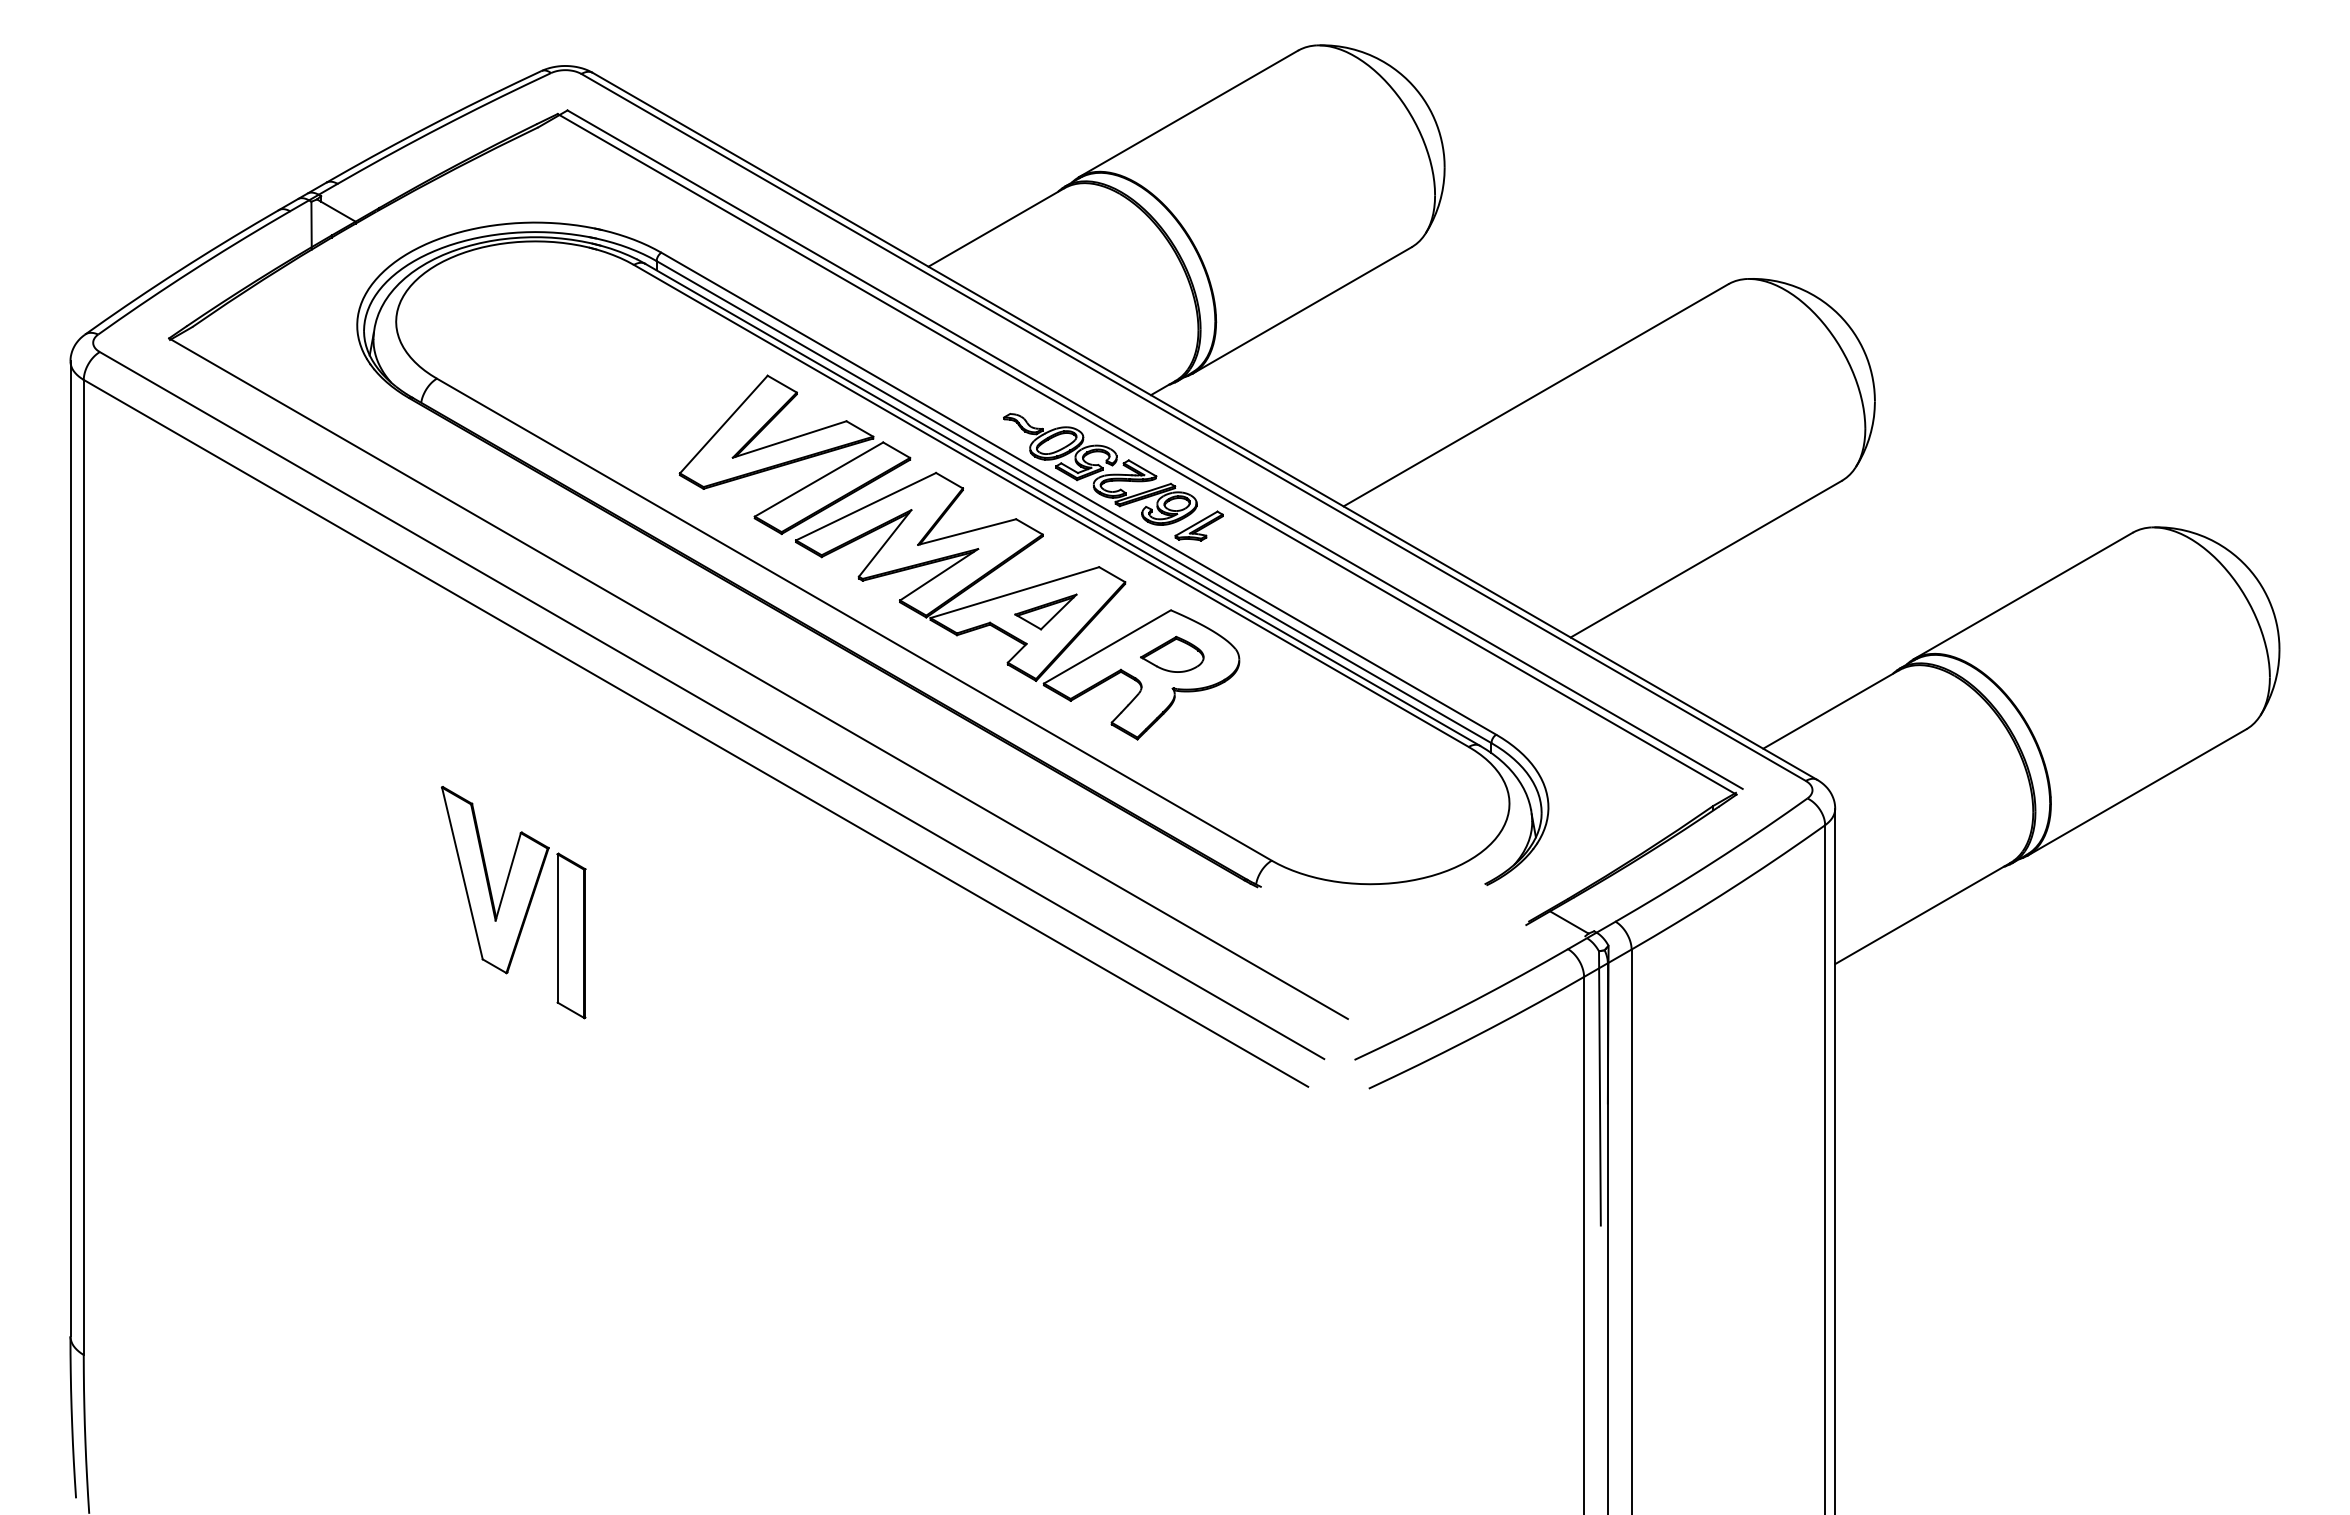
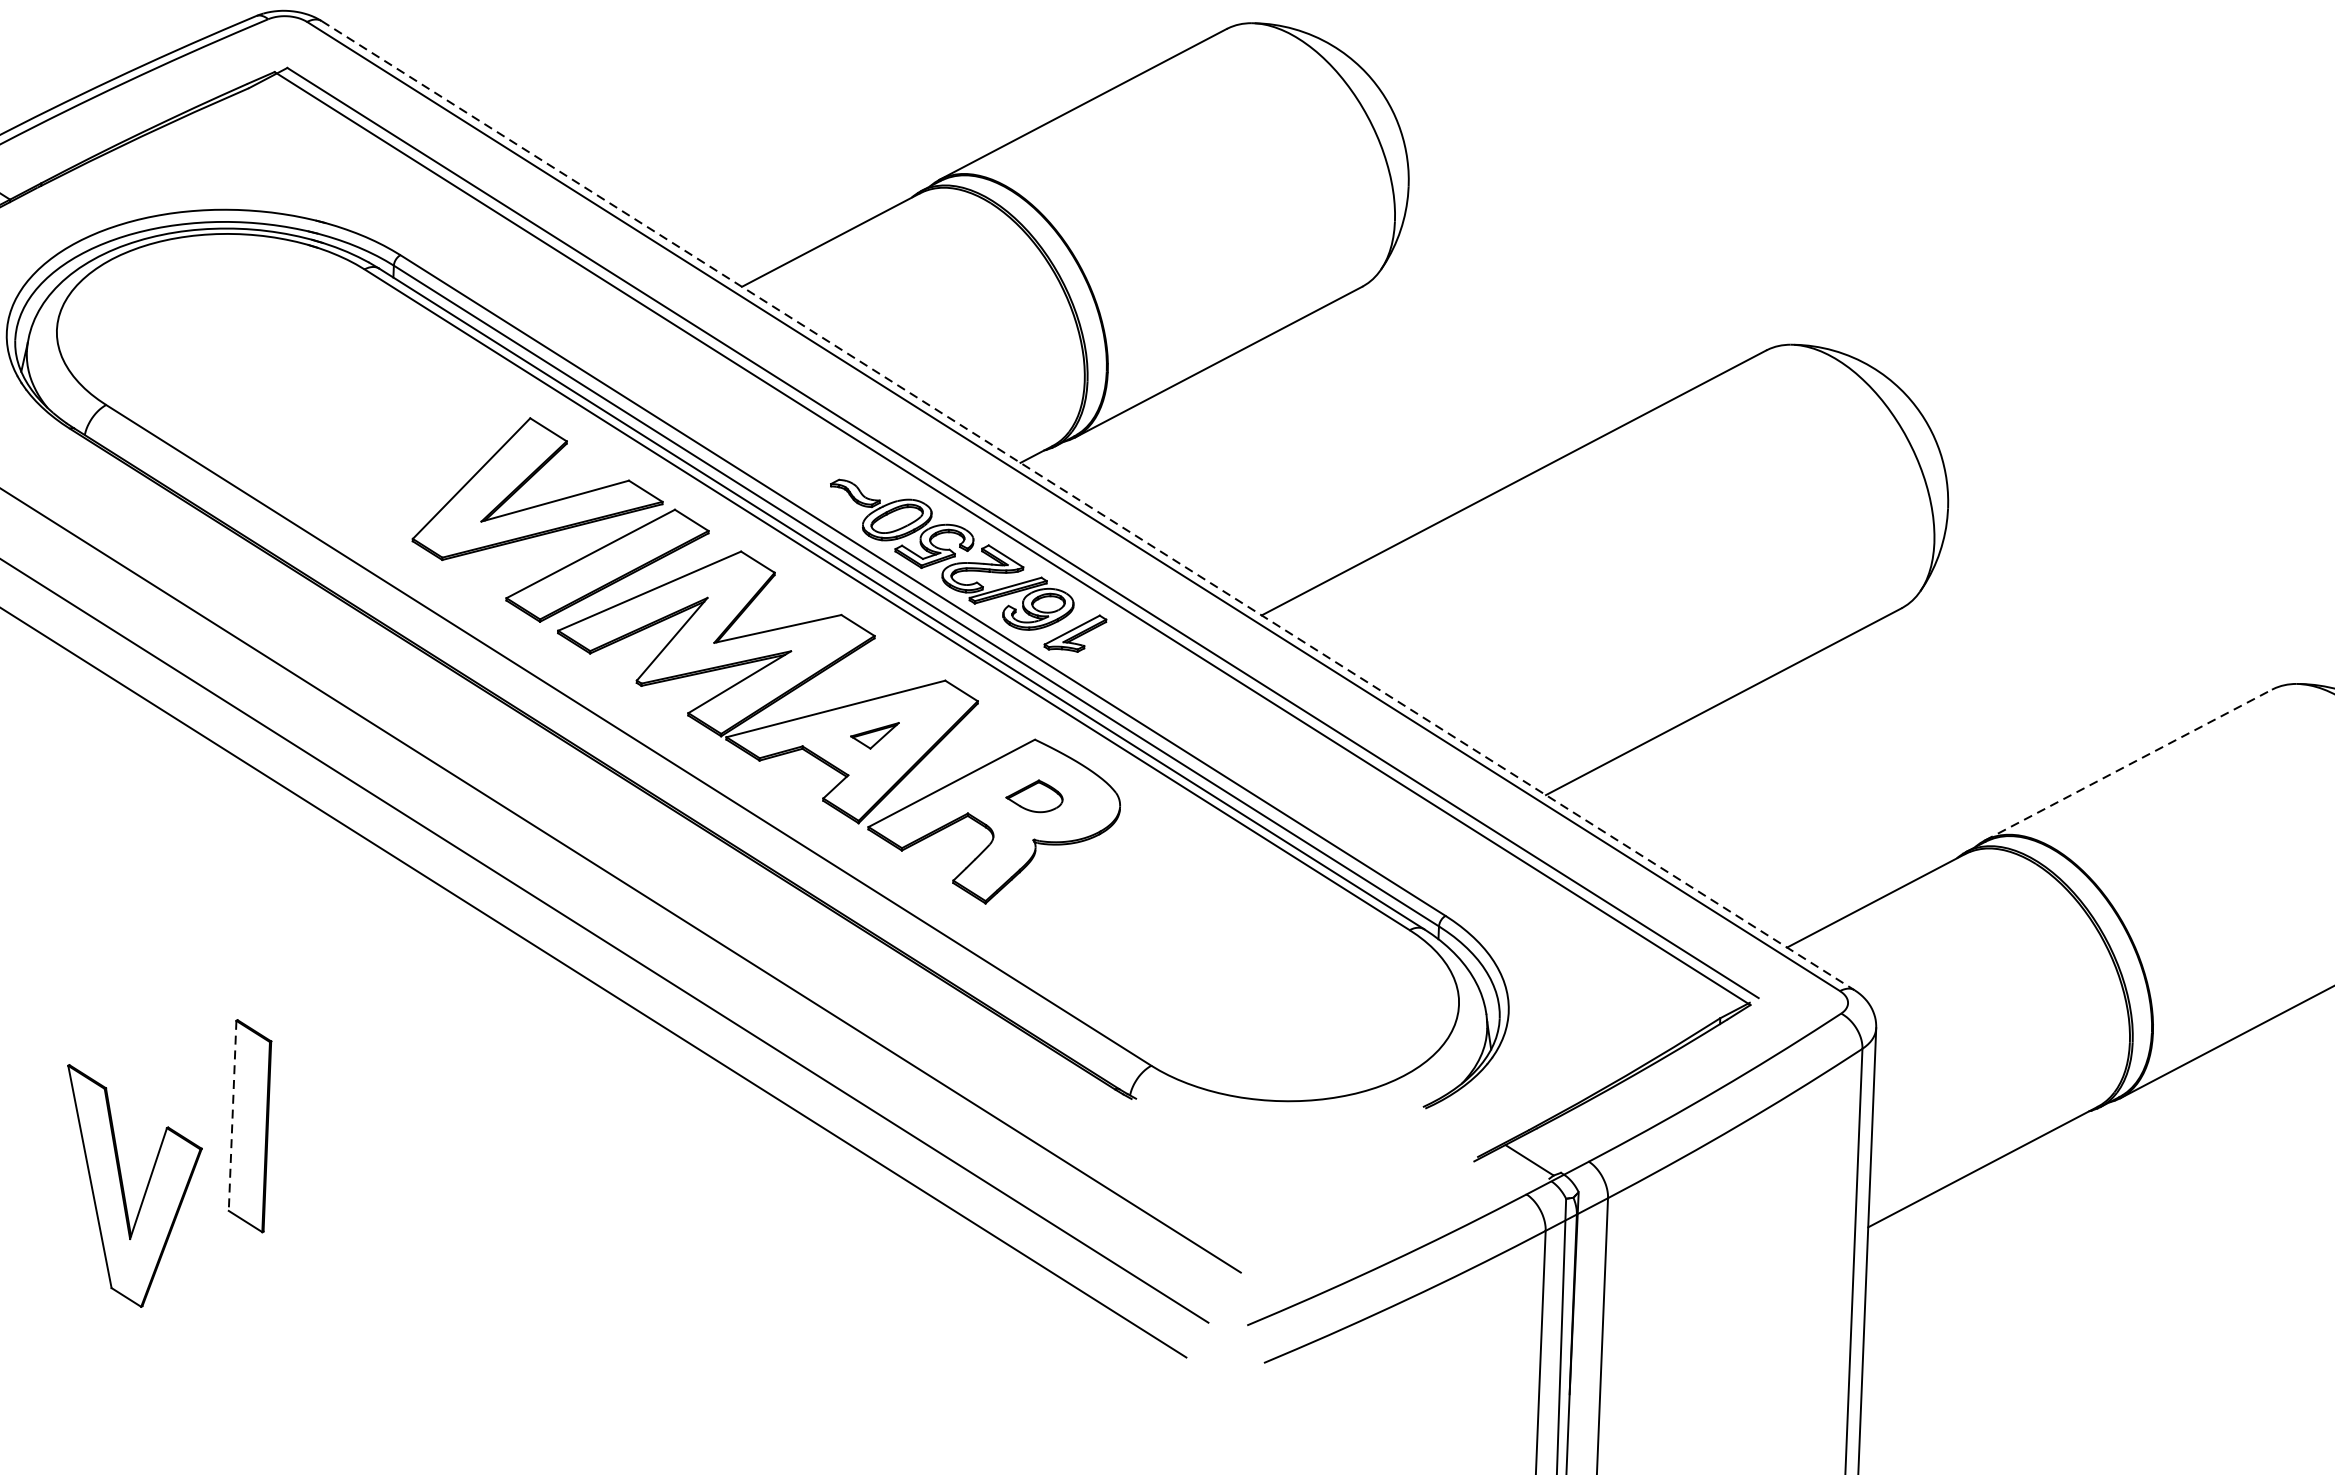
line: (1205, 426) -> (1088, 505), solid -> dashed
line: (2023, 595) -> (2128, 764), solid -> dashed
part: (1045, 611) -> (874, 734), size x0.6
part: (1172, 653) -> (1034, 795), size x0.7
part: (494, 880) -> (130, 1187), moved
line: (557, 928) -> (232, 1115), solid -> dashed

